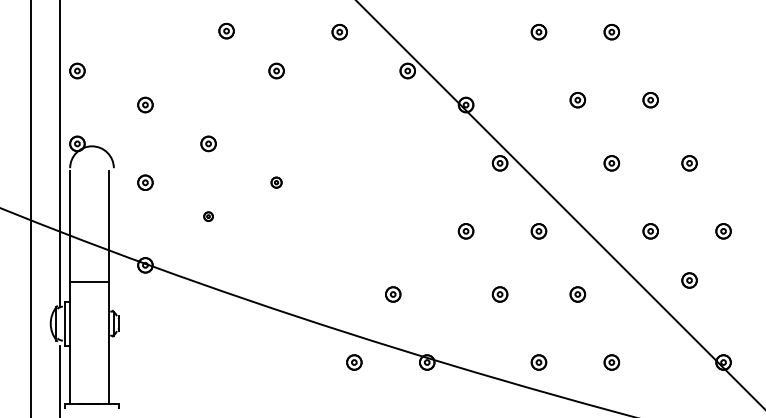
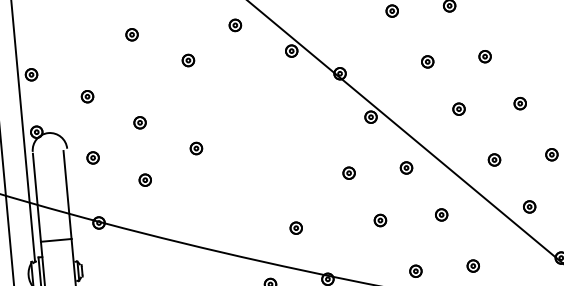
part: (226, 30) -> (131, 34), moved
part: (276, 182) -> (196, 148), size x1.43
part: (208, 216) -> (145, 179), size x1.67
part: (689, 280) -> (529, 206), moved

